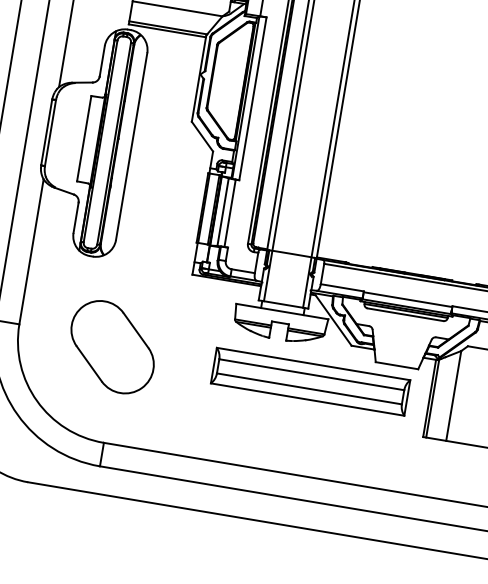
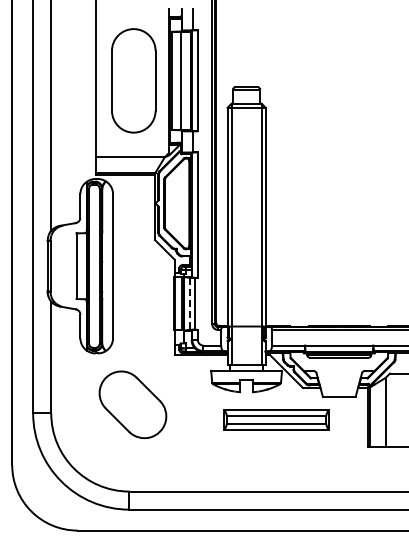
line: (222, 212) -> (189, 304), solid -> dashed
part: (112, 346) -> (132, 404), moved
part: (310, 381) -> (276, 419), size x0.7

